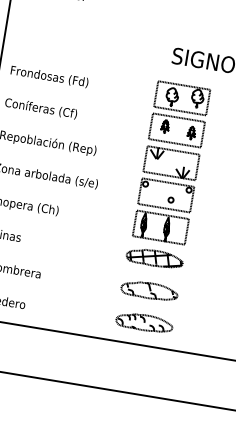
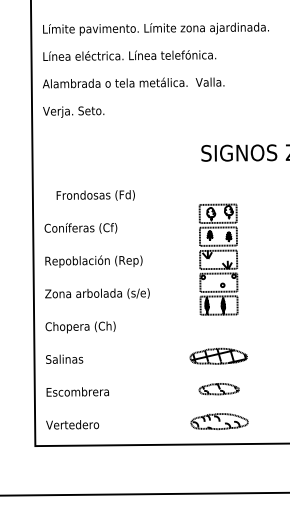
text: (49, 76) -> (95, 195), moved
part: (171, 162) -> (218, 259), size x0.7
part: (150, 290) -> (219, 388), size x0.7

